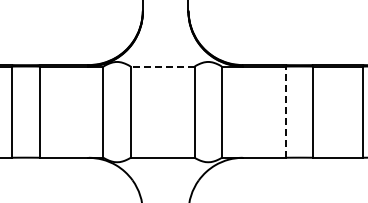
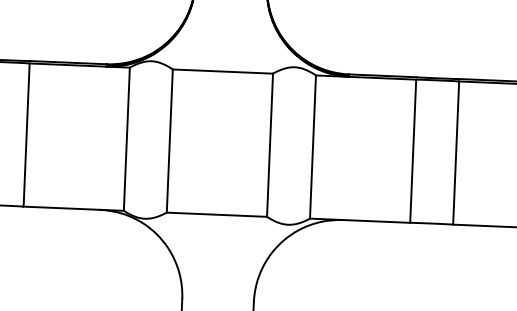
line: (162, 66) -> (222, 71), dashed -> solid
line: (285, 112) -> (412, 151), dashed -> solid

